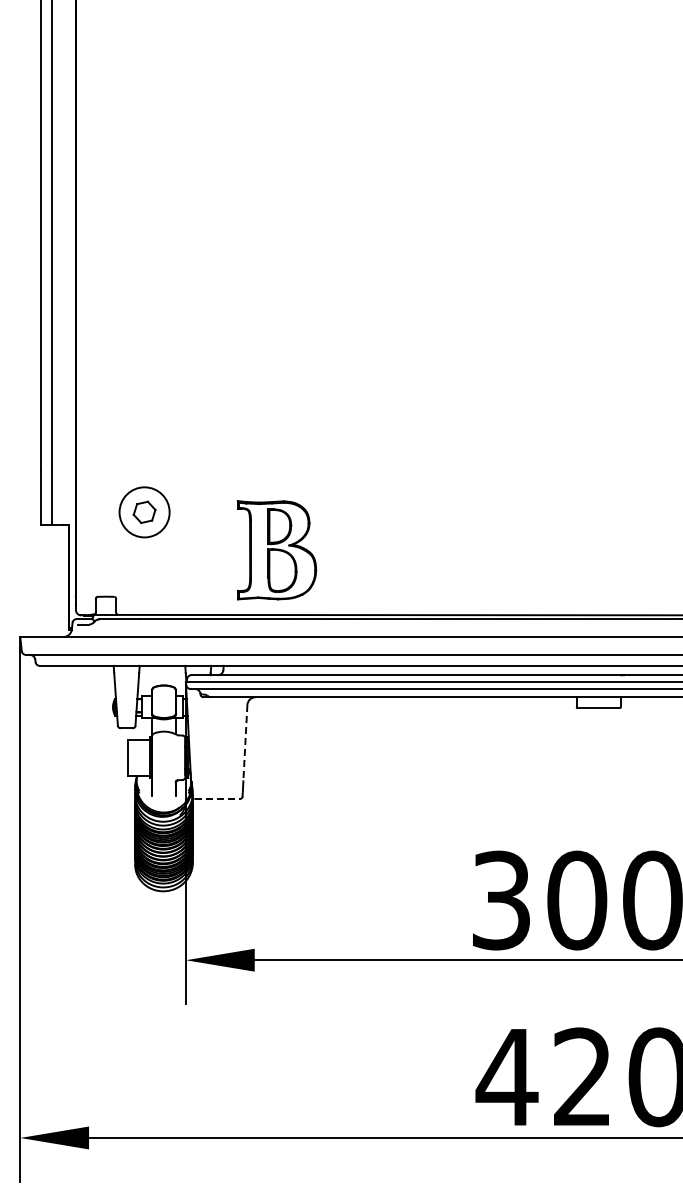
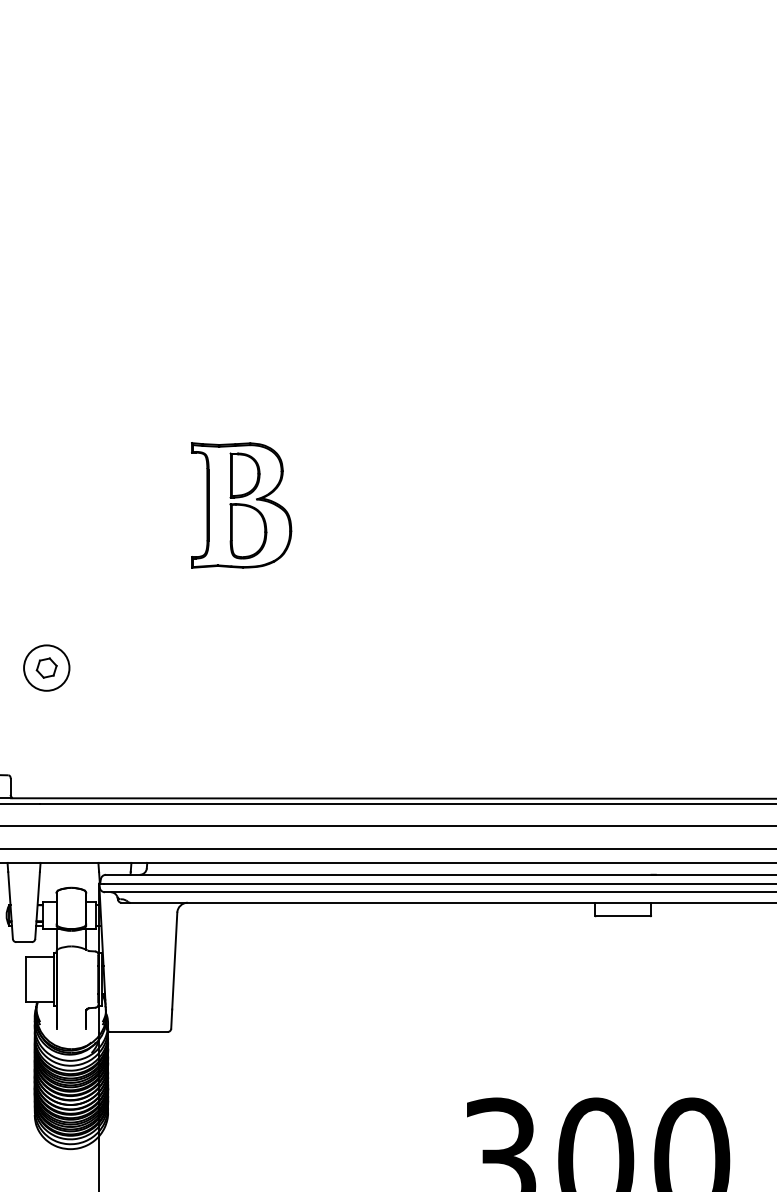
part: (144, 512) -> (46, 668), size x0.71
part: (277, 550) -> (242, 505), moved
line: (245, 743) -> (174, 961), dashed -> solid
line: (217, 799) -> (139, 1032), dashed -> solid

